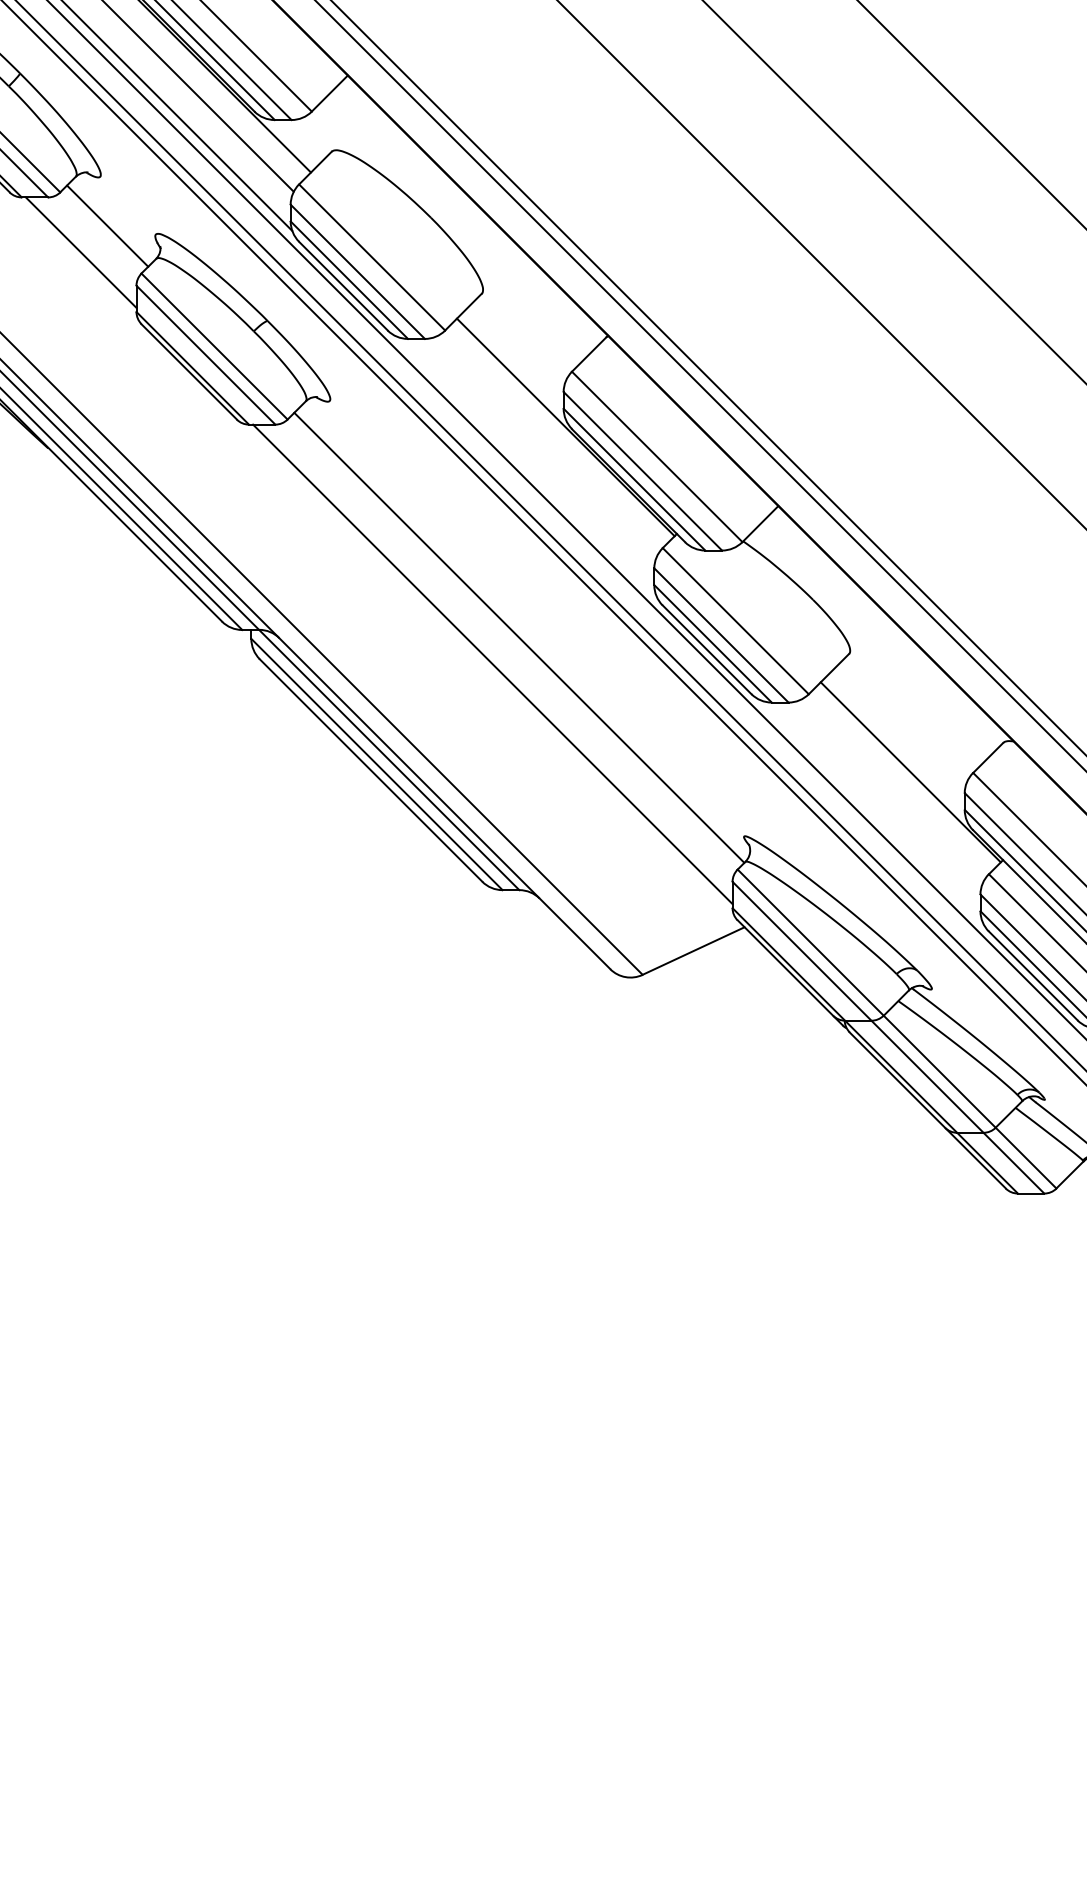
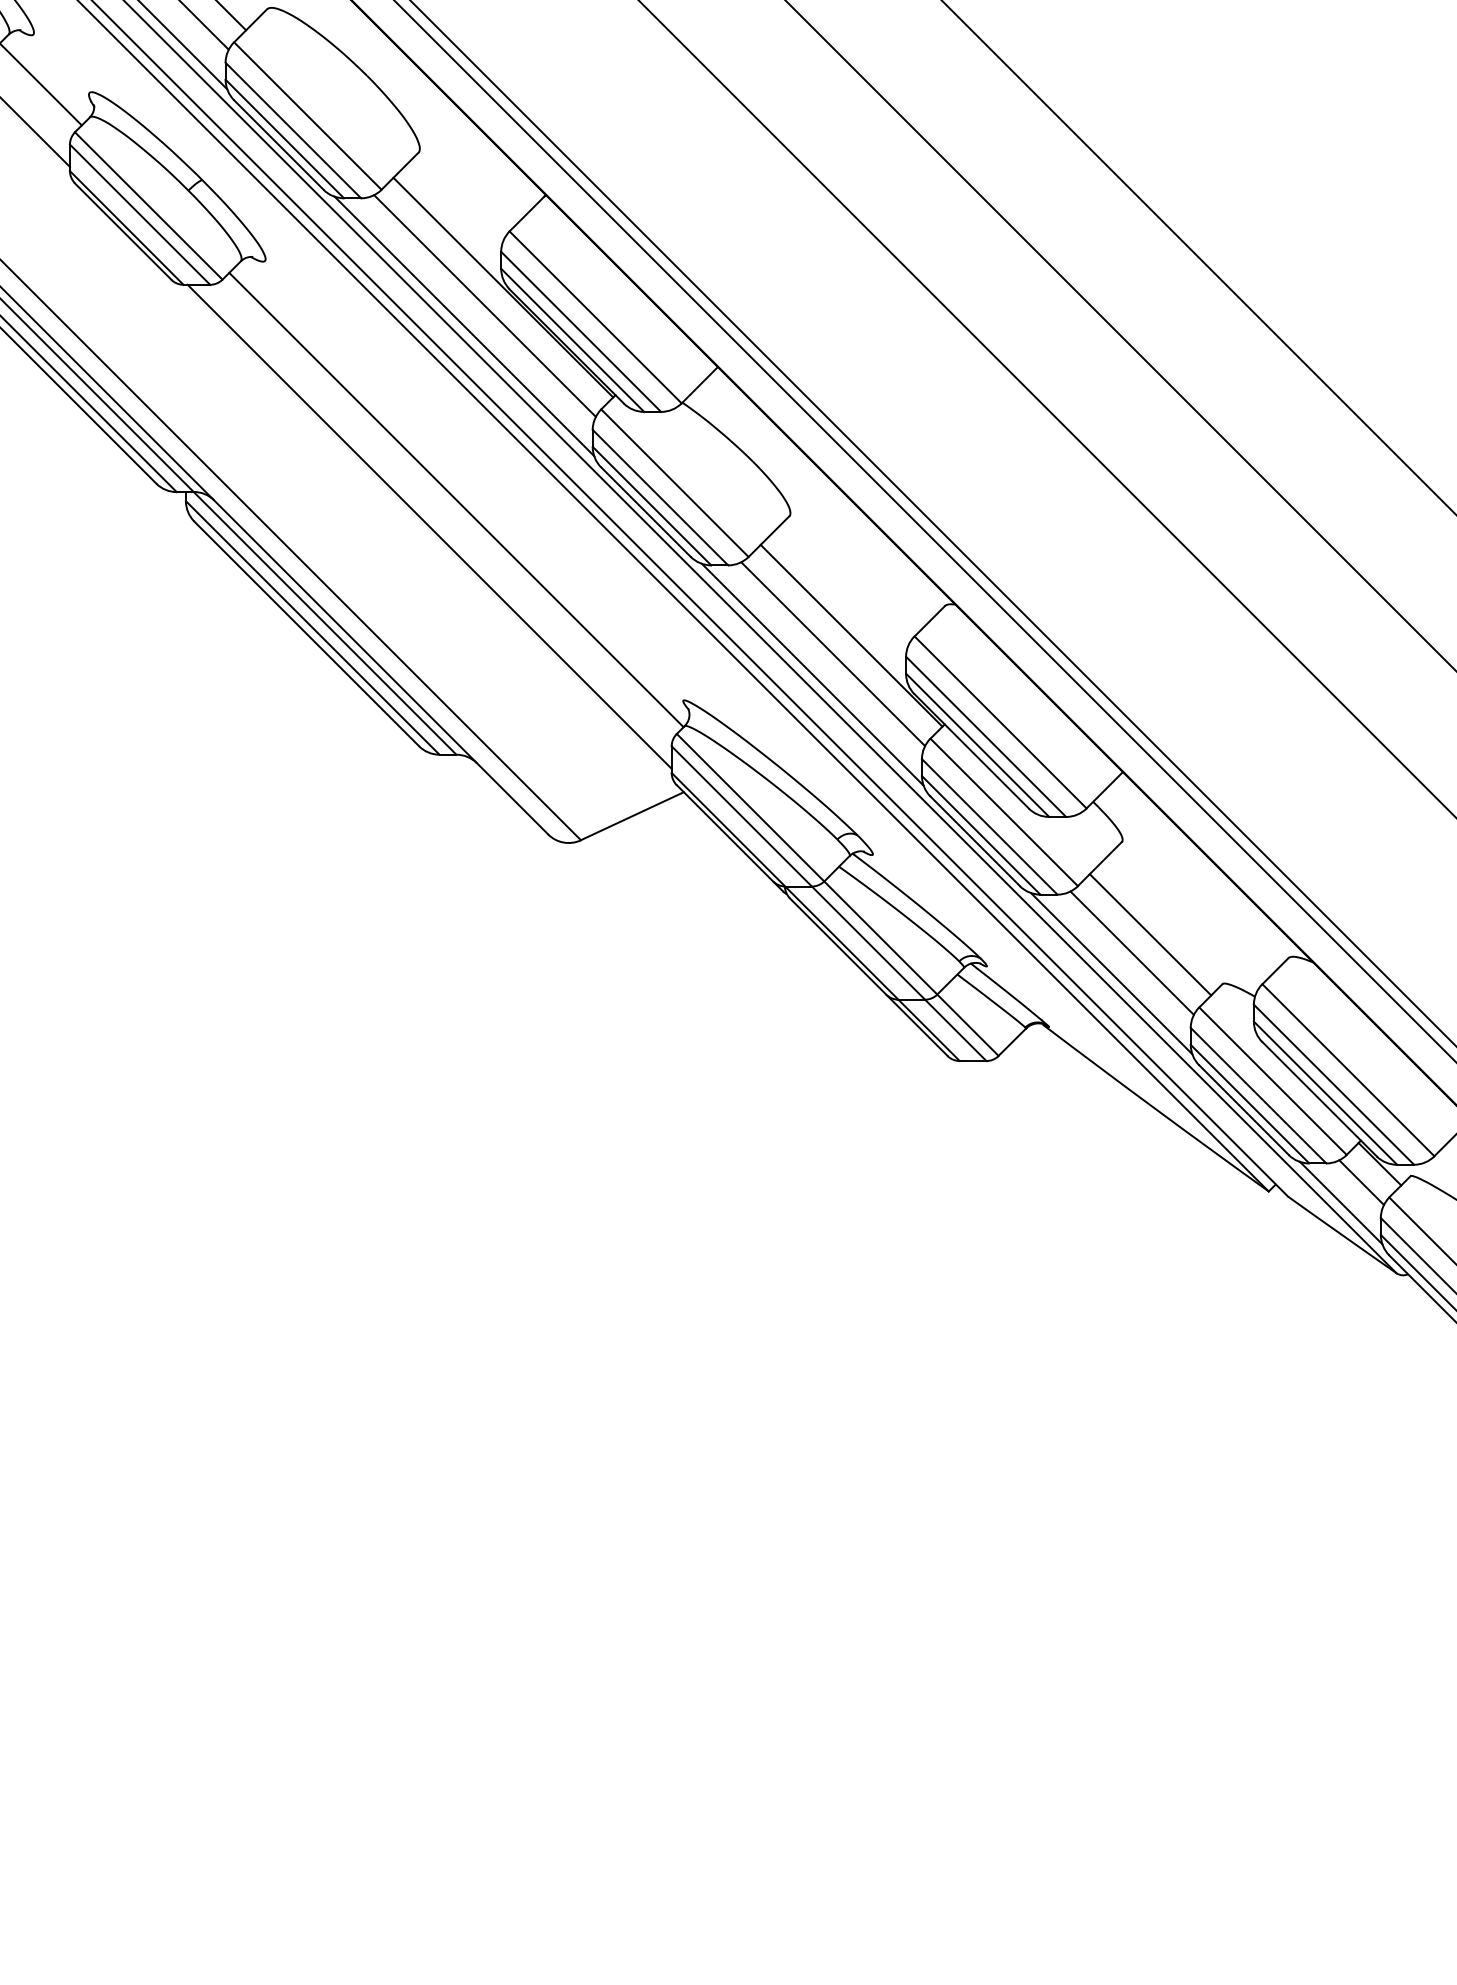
line: (547, 445) -> (484, 305), added
line: (527, 465) -> (464, 326), added
line: (892, 790) -> (833, 654), added
line: (872, 810) -> (812, 674), added

